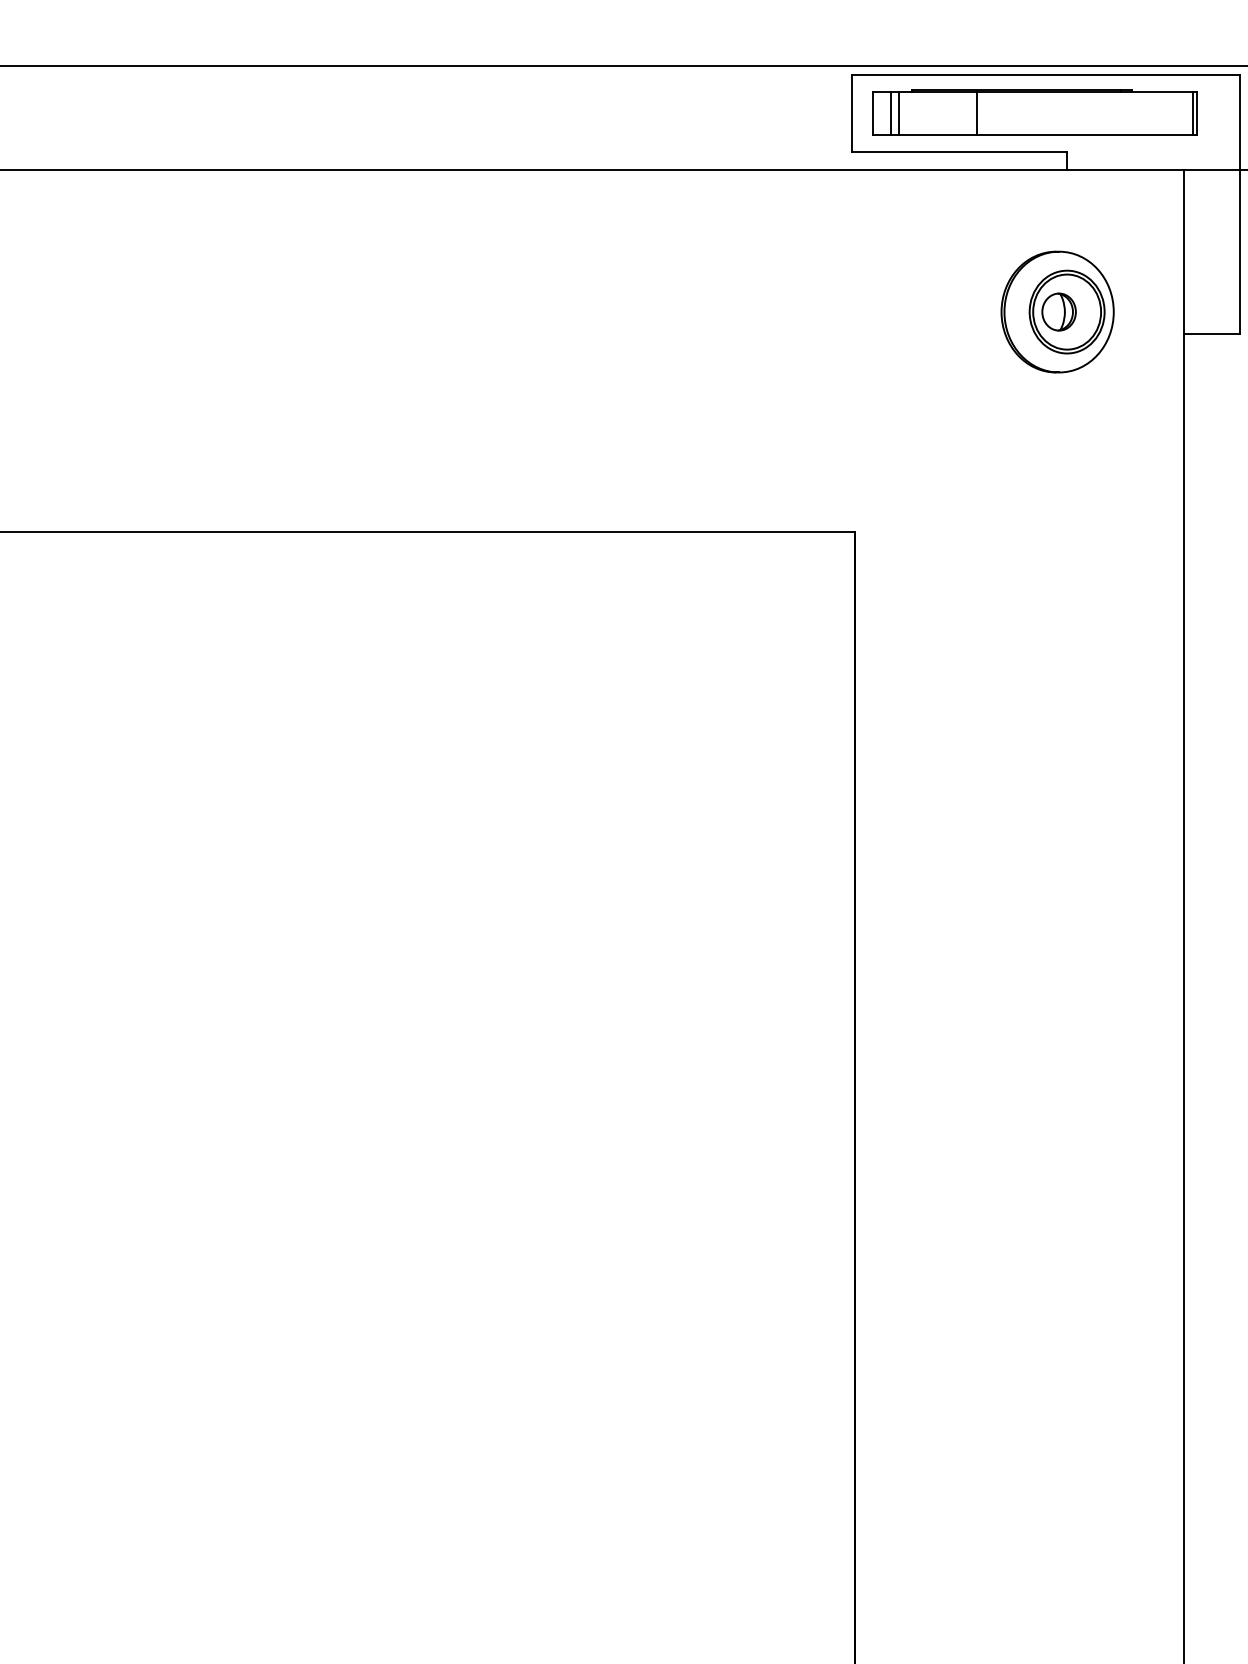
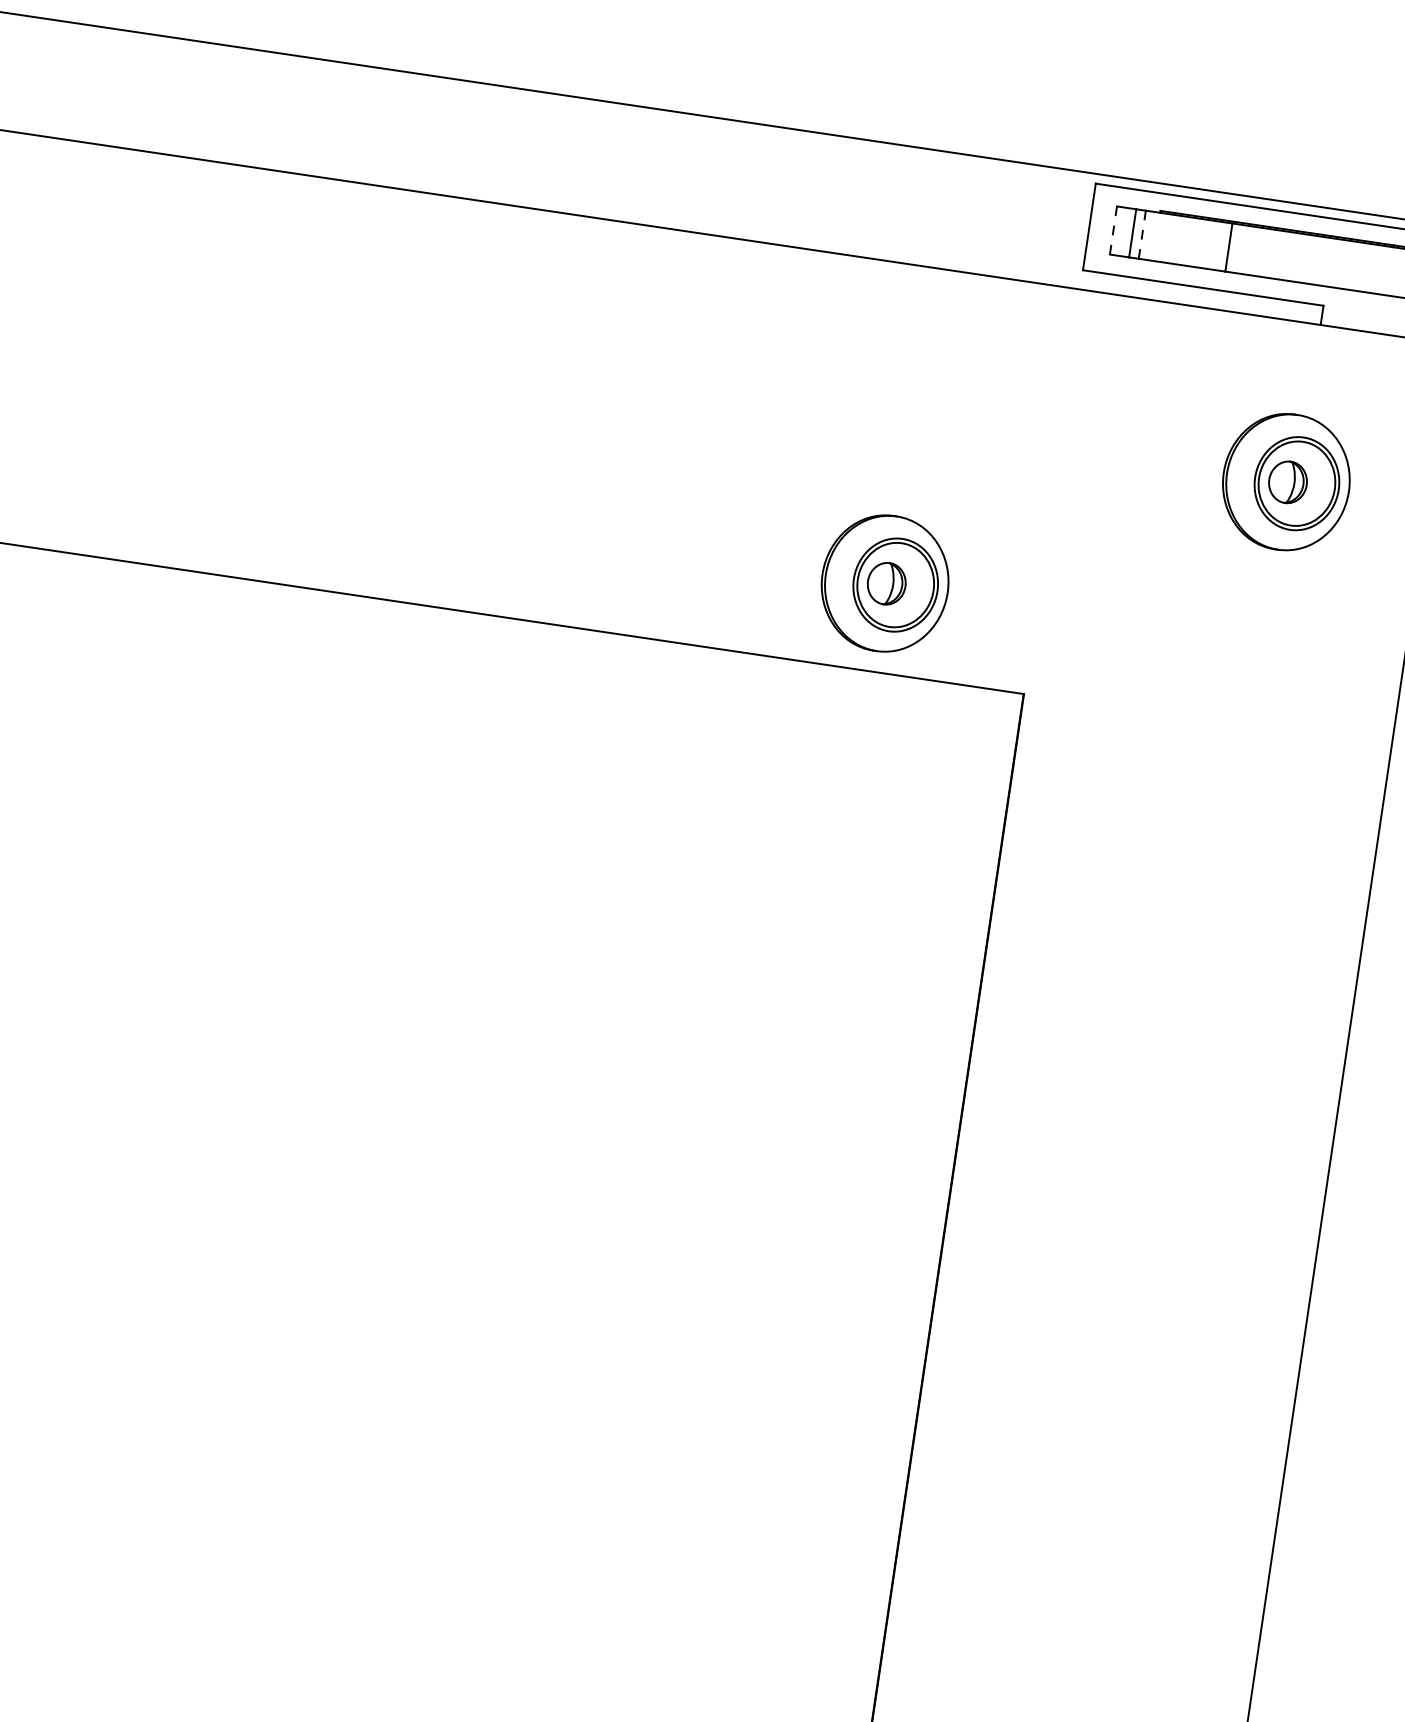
line: (873, 113) -> (1113, 230), solid -> dashed
line: (899, 113) -> (1142, 234), solid -> dashed
part: (718, 452) -> (885, 582), added

